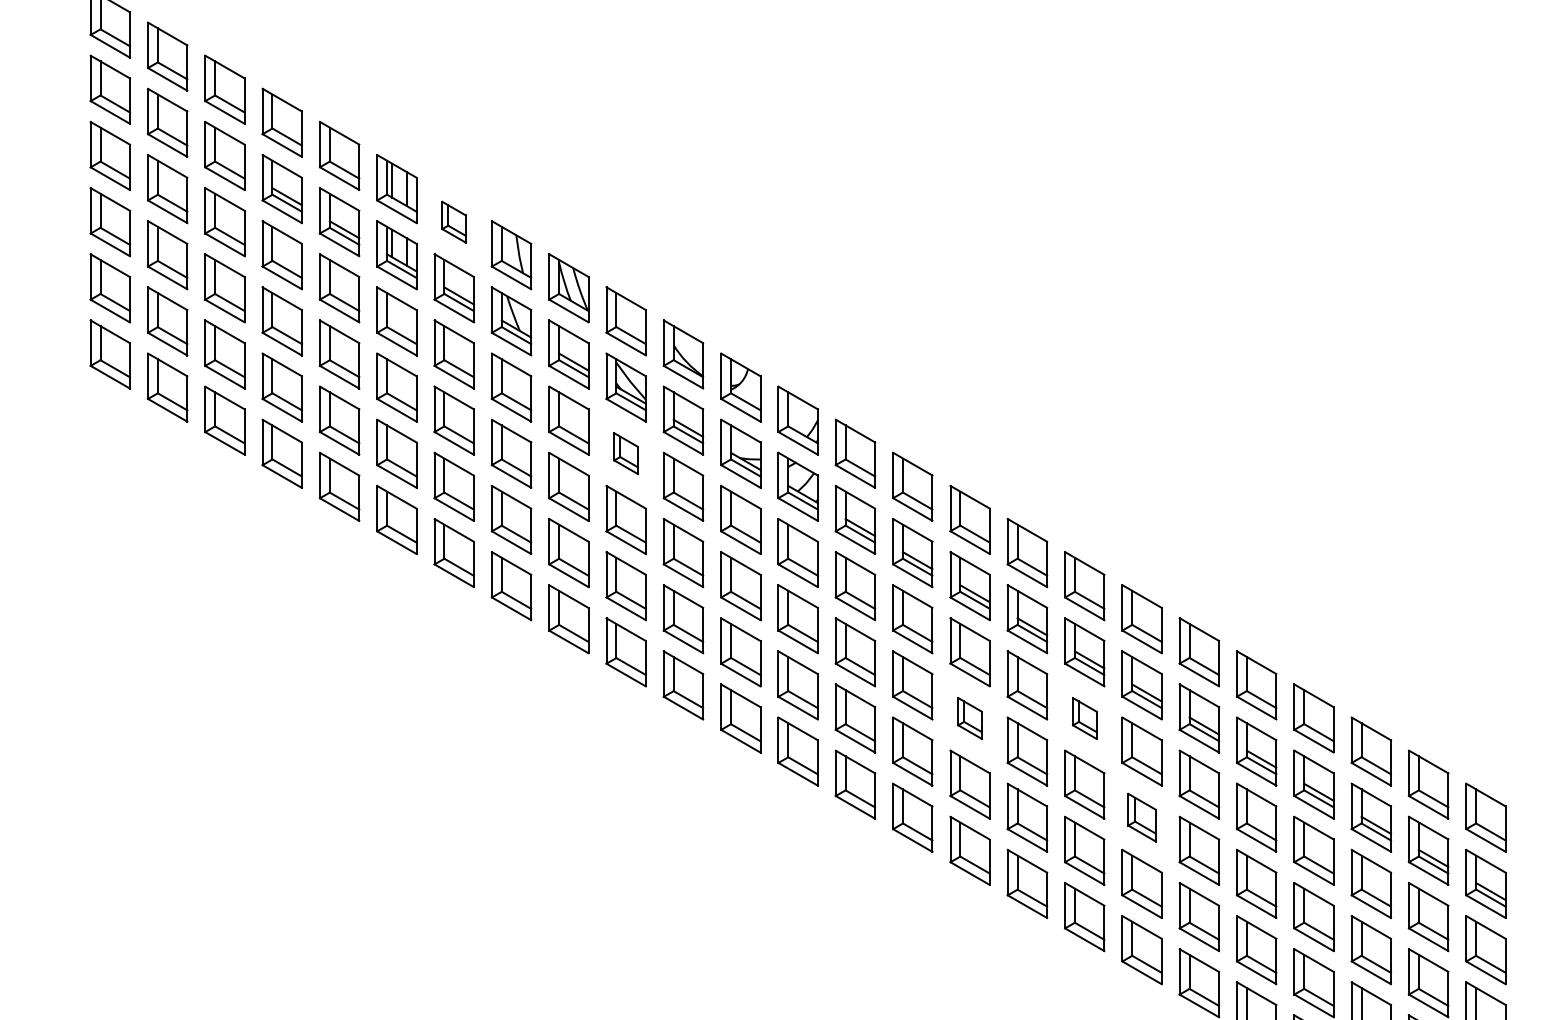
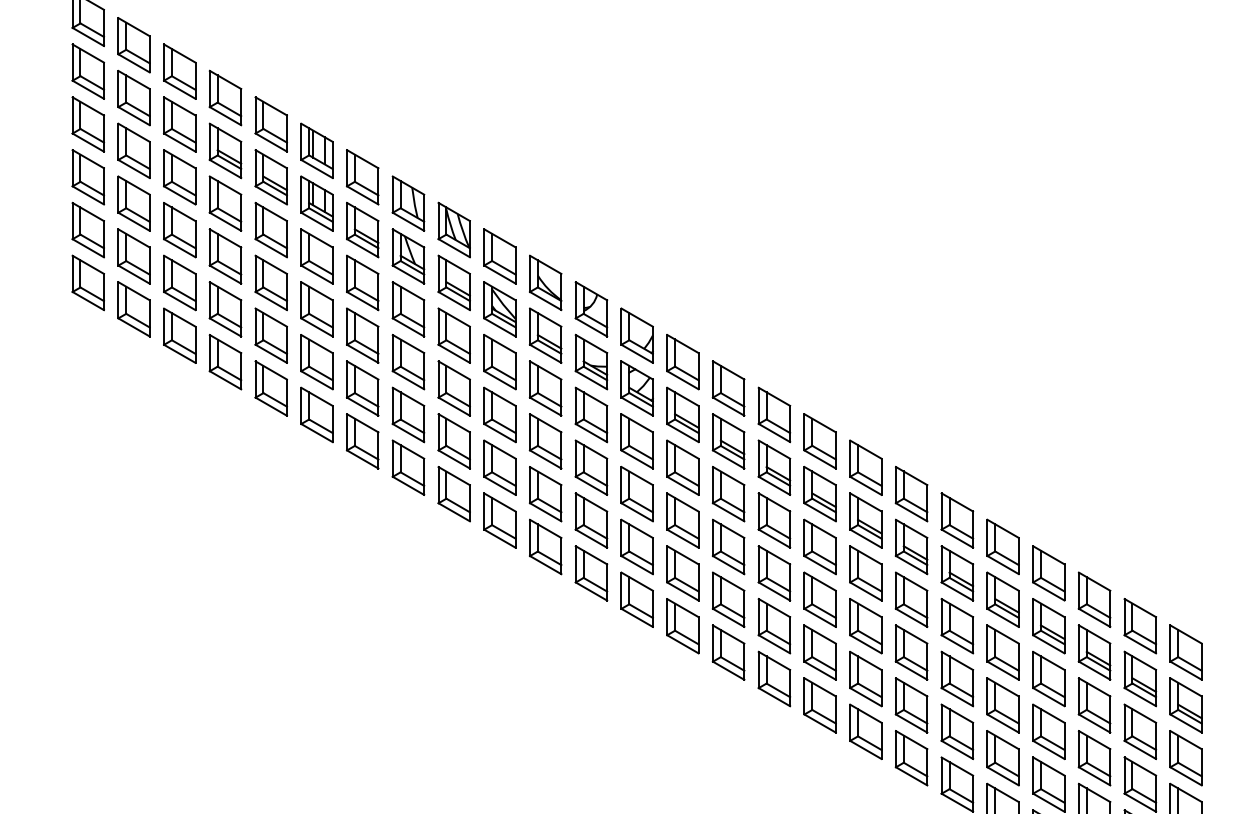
part: (453, 222) -> (362, 177), size x1.67
part: (625, 453) -> (499, 361), size x1.67
part: (969, 718) -> (773, 573), size x1.67
part: (1084, 718) -> (865, 573), size x1.67
part: (1141, 817) -> (911, 652), size x1.43

